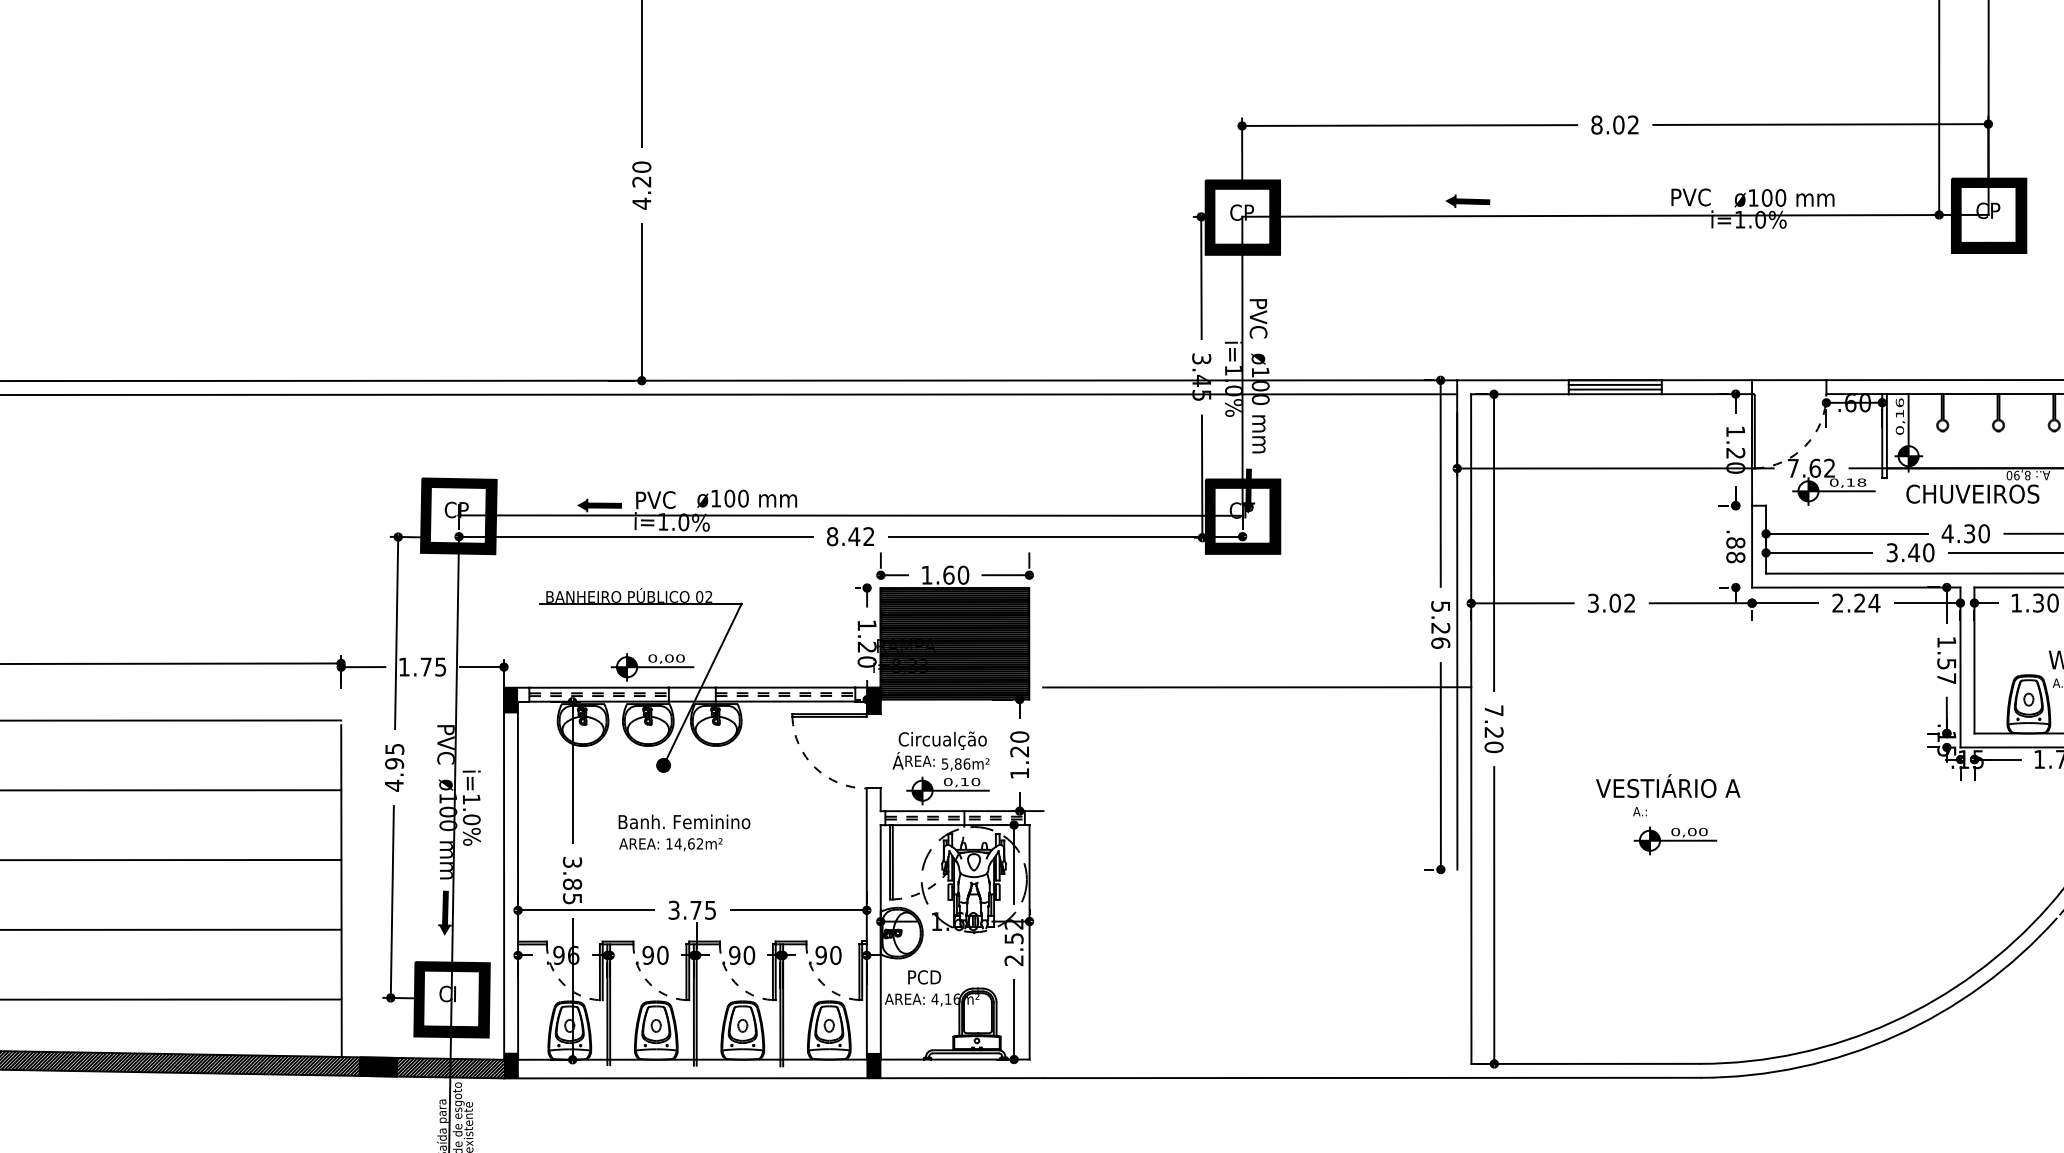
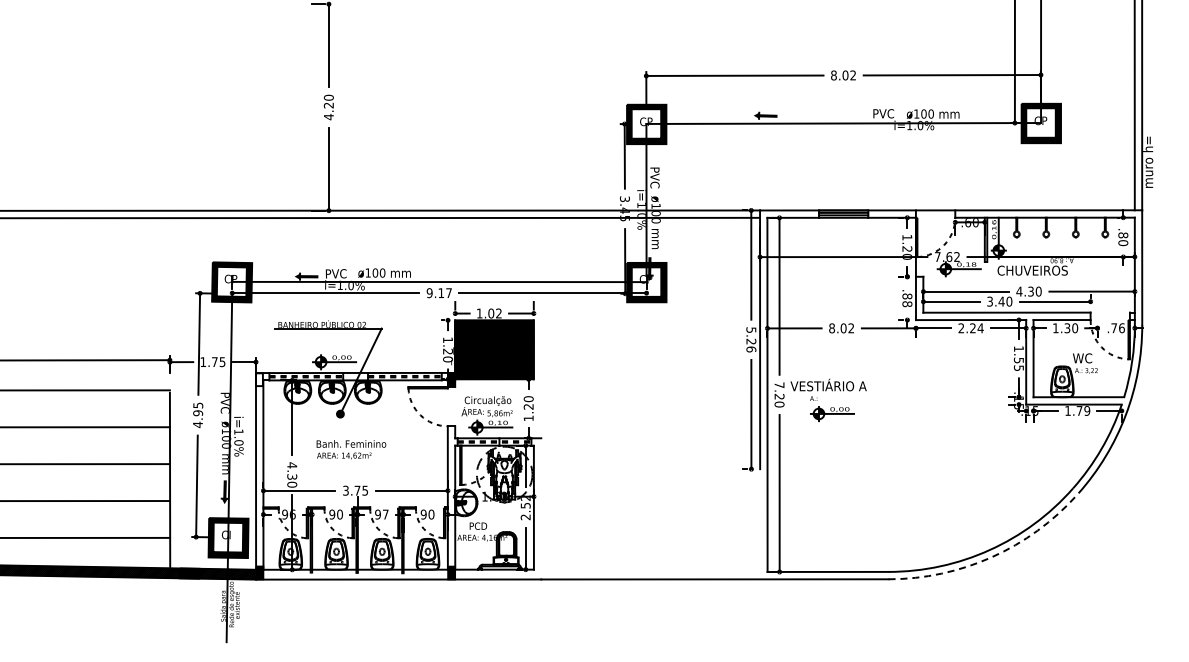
text: (849, 537) -> (438, 293), 8.42 -> 9.17
text: (955, 575) -> (494, 313), 1.60 -> 1.02
text: (1594, 603) -> (832, 328), 3.02 -> 8.02
text: (1945, 677) -> (1018, 367), 1.57 -> 1.55
line: (1257, 686) -> (654, 372), removed
fill: (510, 699) -> (259, 379), removed
part: (1662, 798) -> (825, 391), moved
text: (573, 879) -> (292, 474), 3.85 -> 4.30
text: (748, 955) -> (385, 514), .90 -> .97
arc: (1894, 1036) -> (991, 557), solid -> dashed

